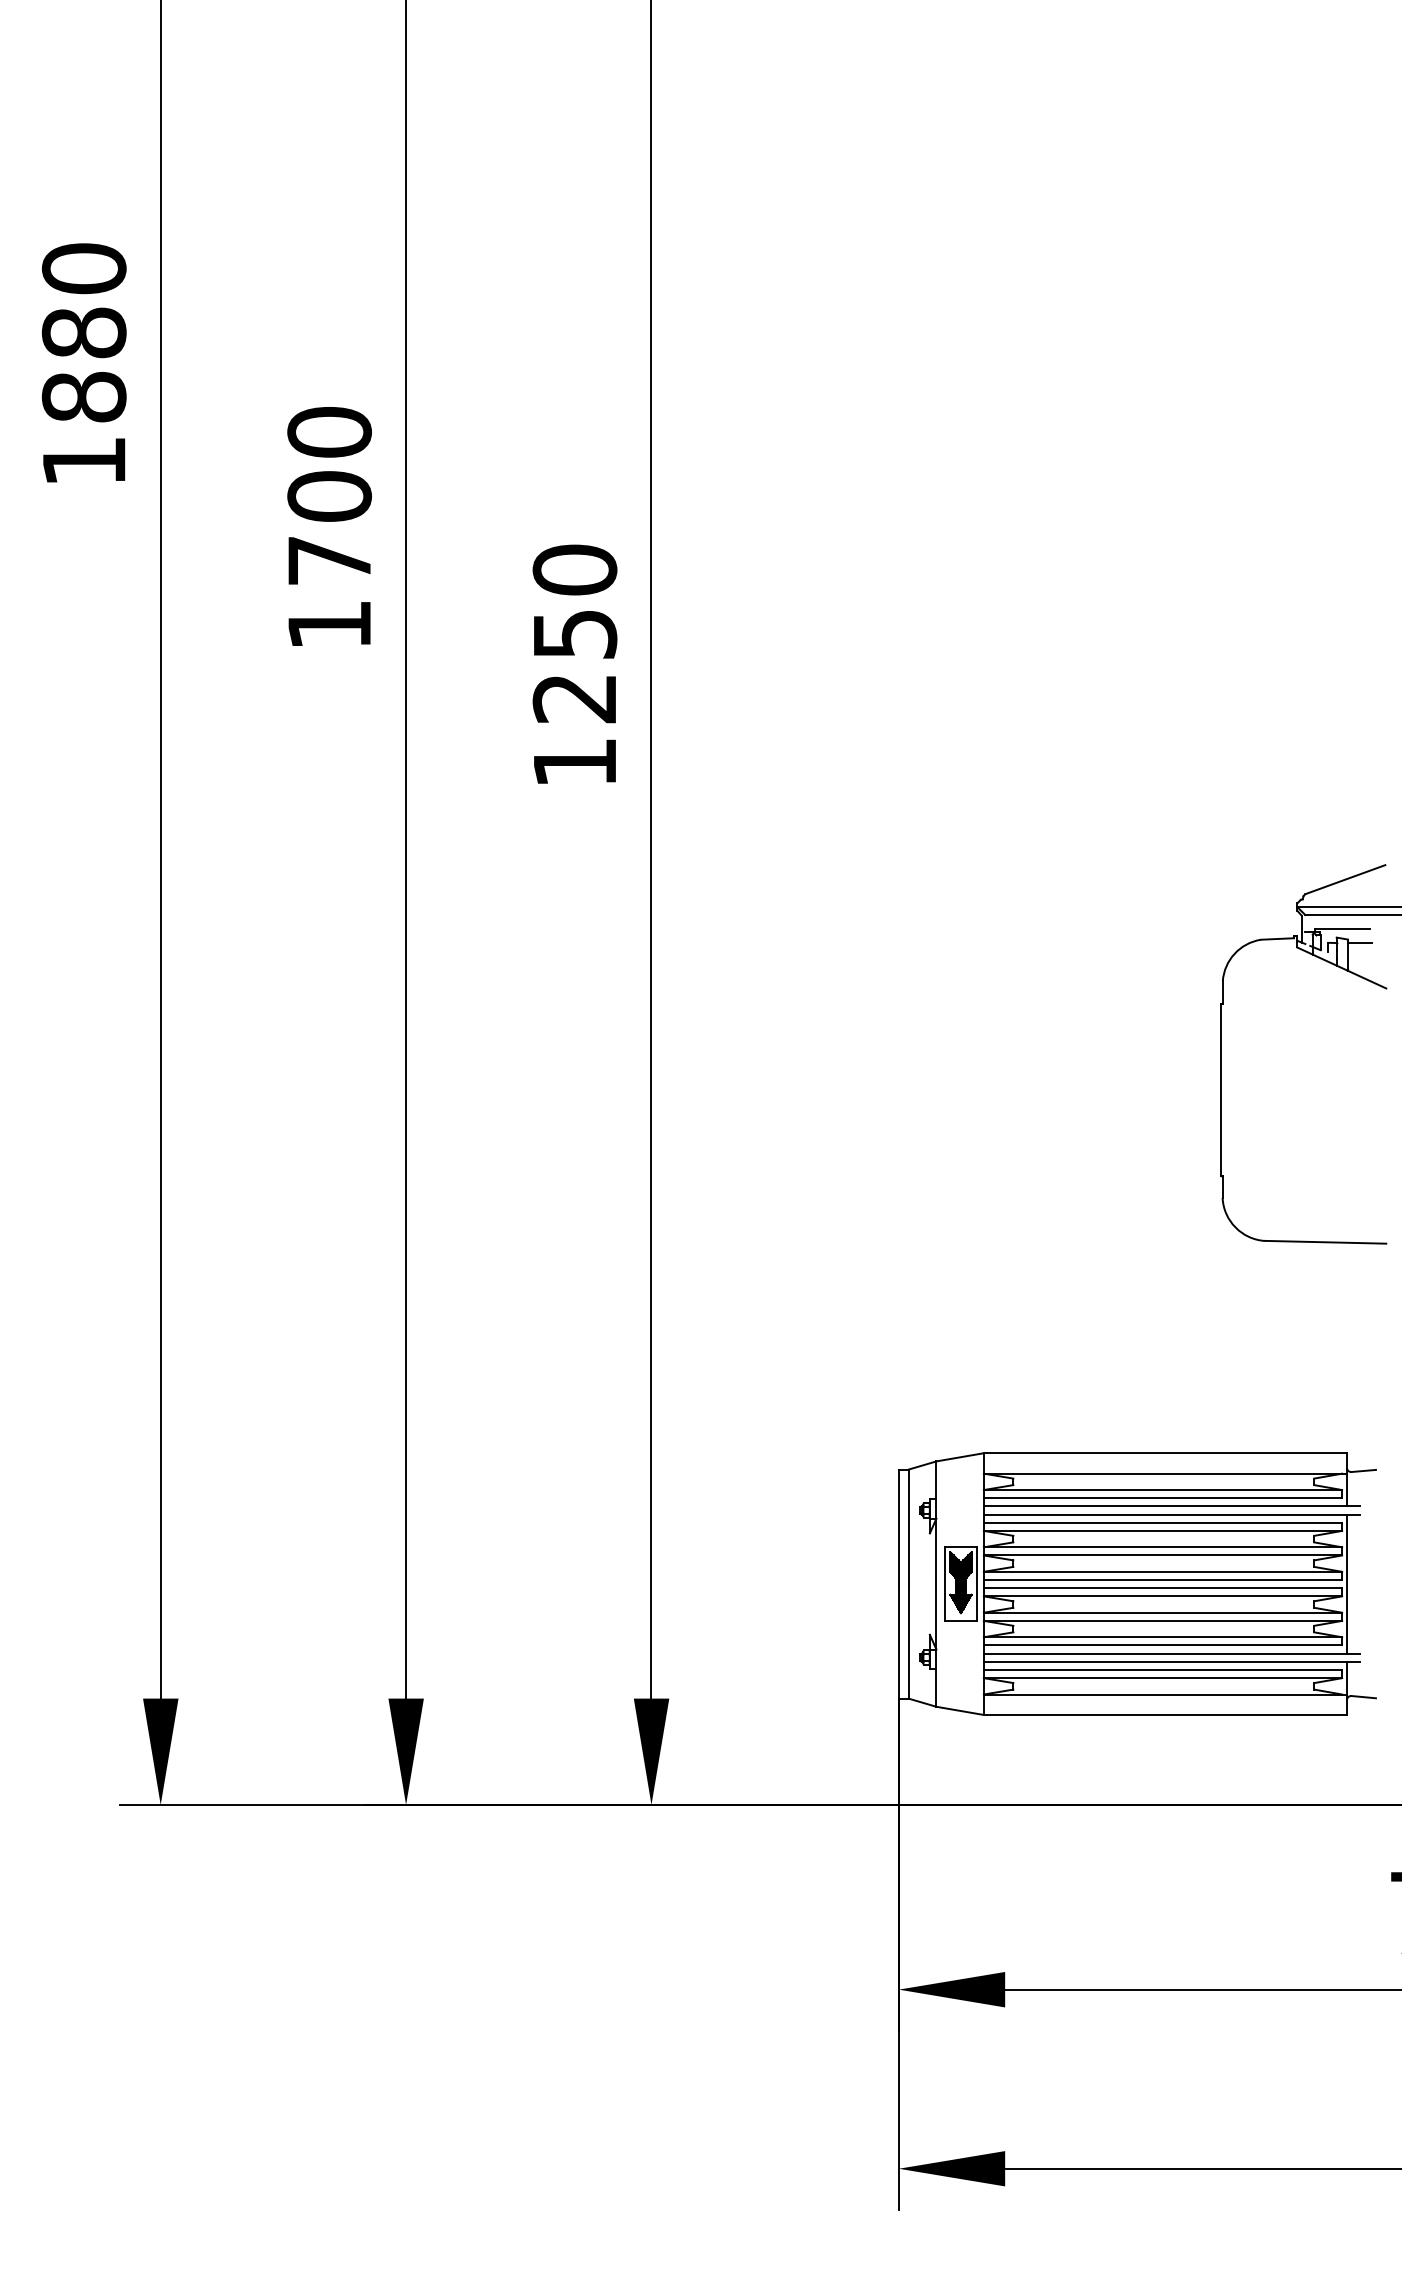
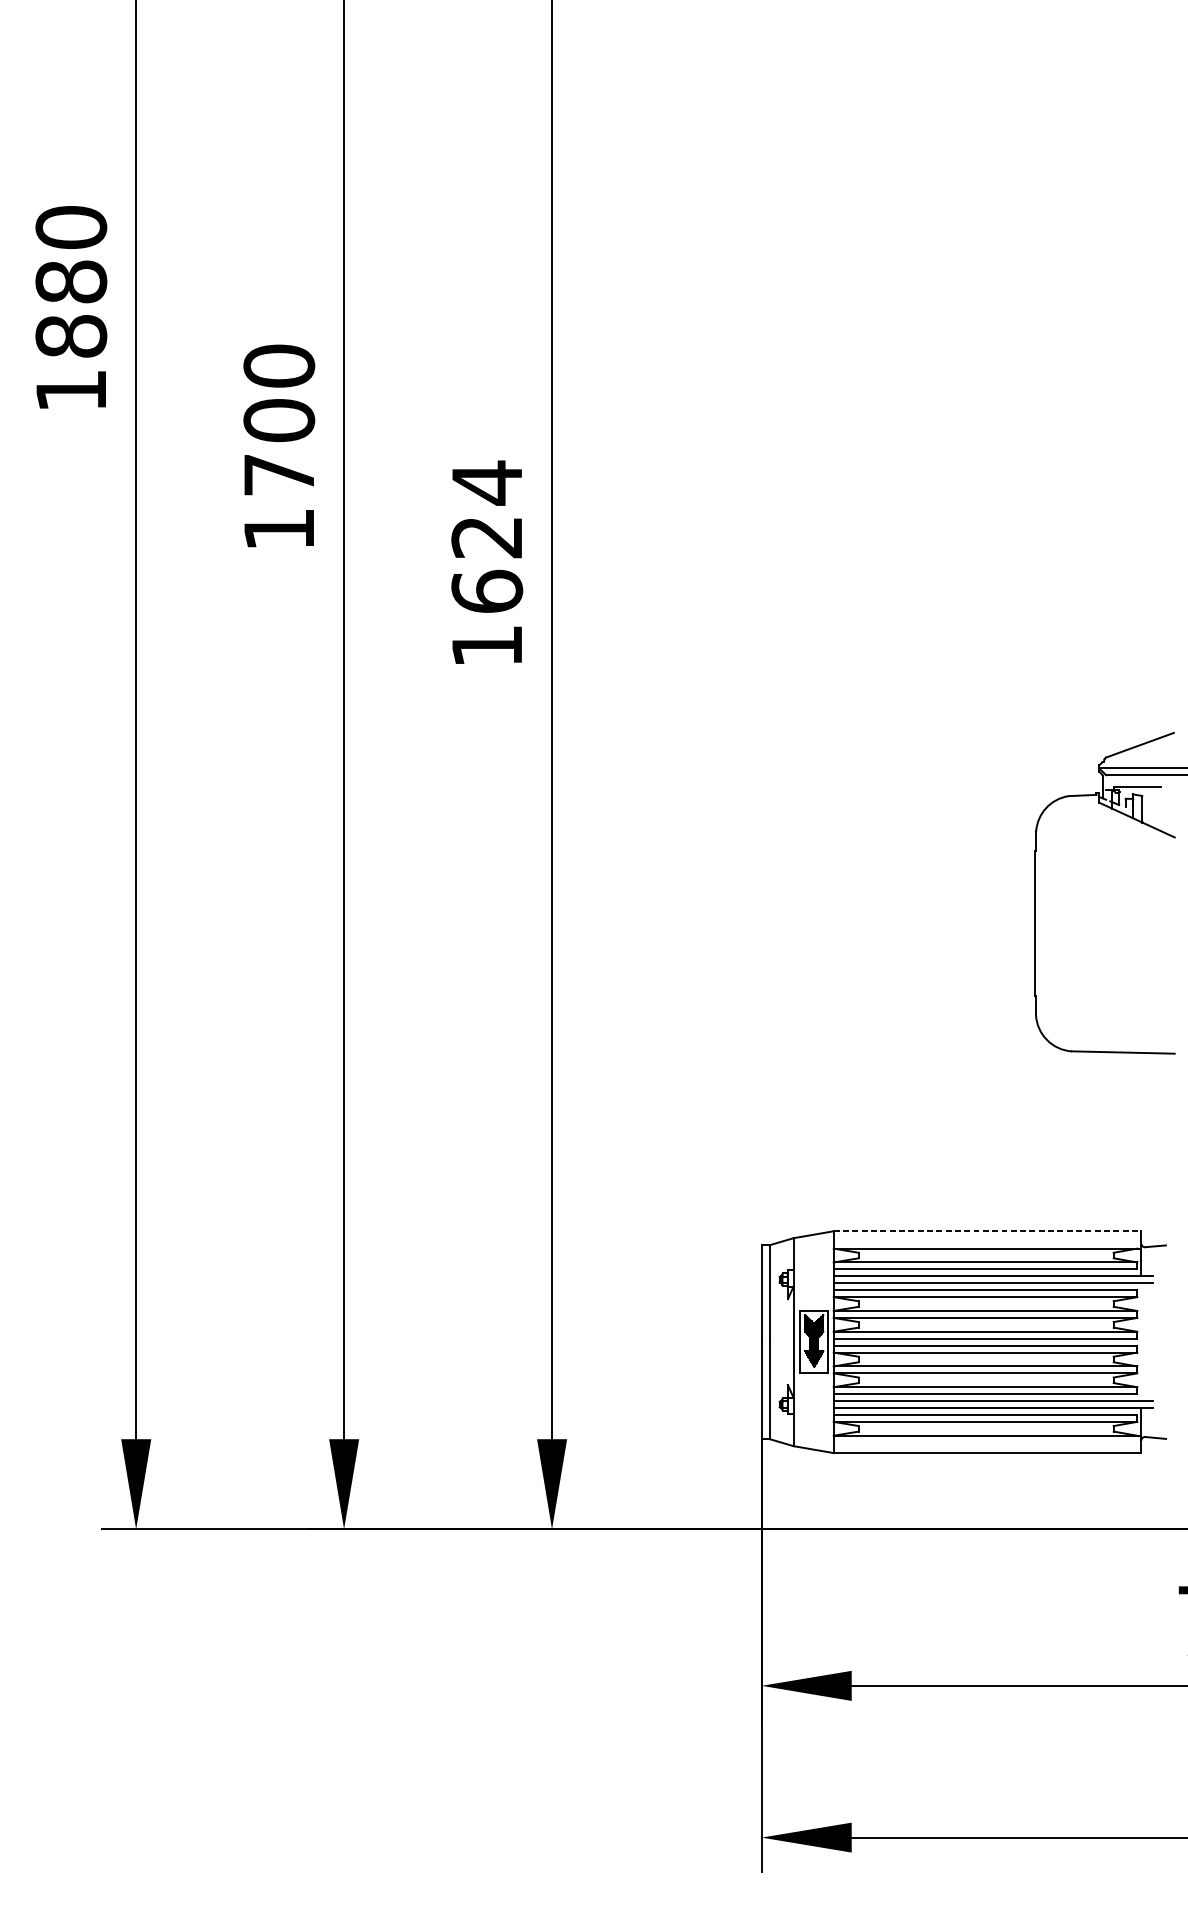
text: (574, 633) -> (486, 536), 1250 -> 1624
line: (1360, 942) -> (1152, 798), removed
line: (1165, 1453) -> (987, 1231), solid -> dashed
line: (1347, 1583) -> (1141, 1341), removed

